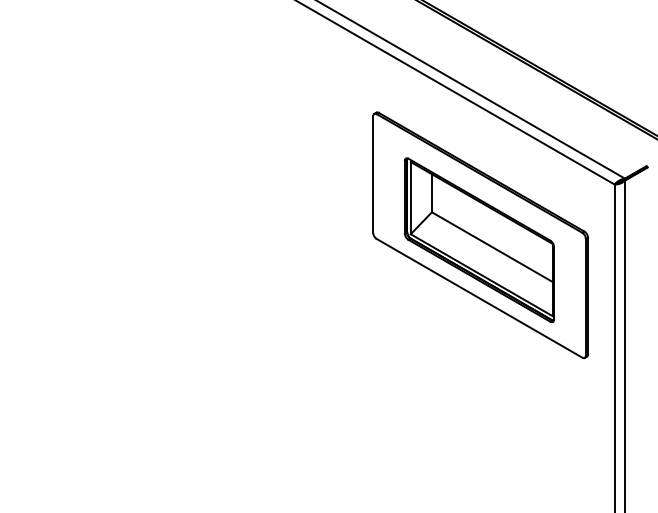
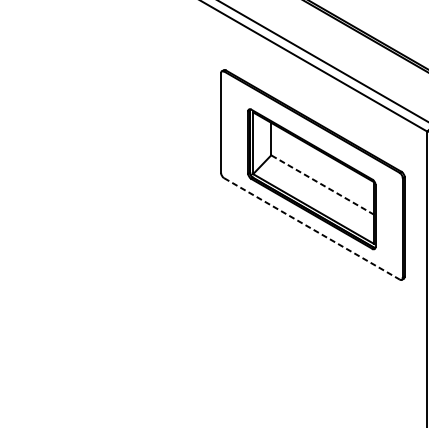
line: (492, 247) -> (323, 185), solid -> dashed
line: (479, 298) -> (311, 229), solid -> dashed

